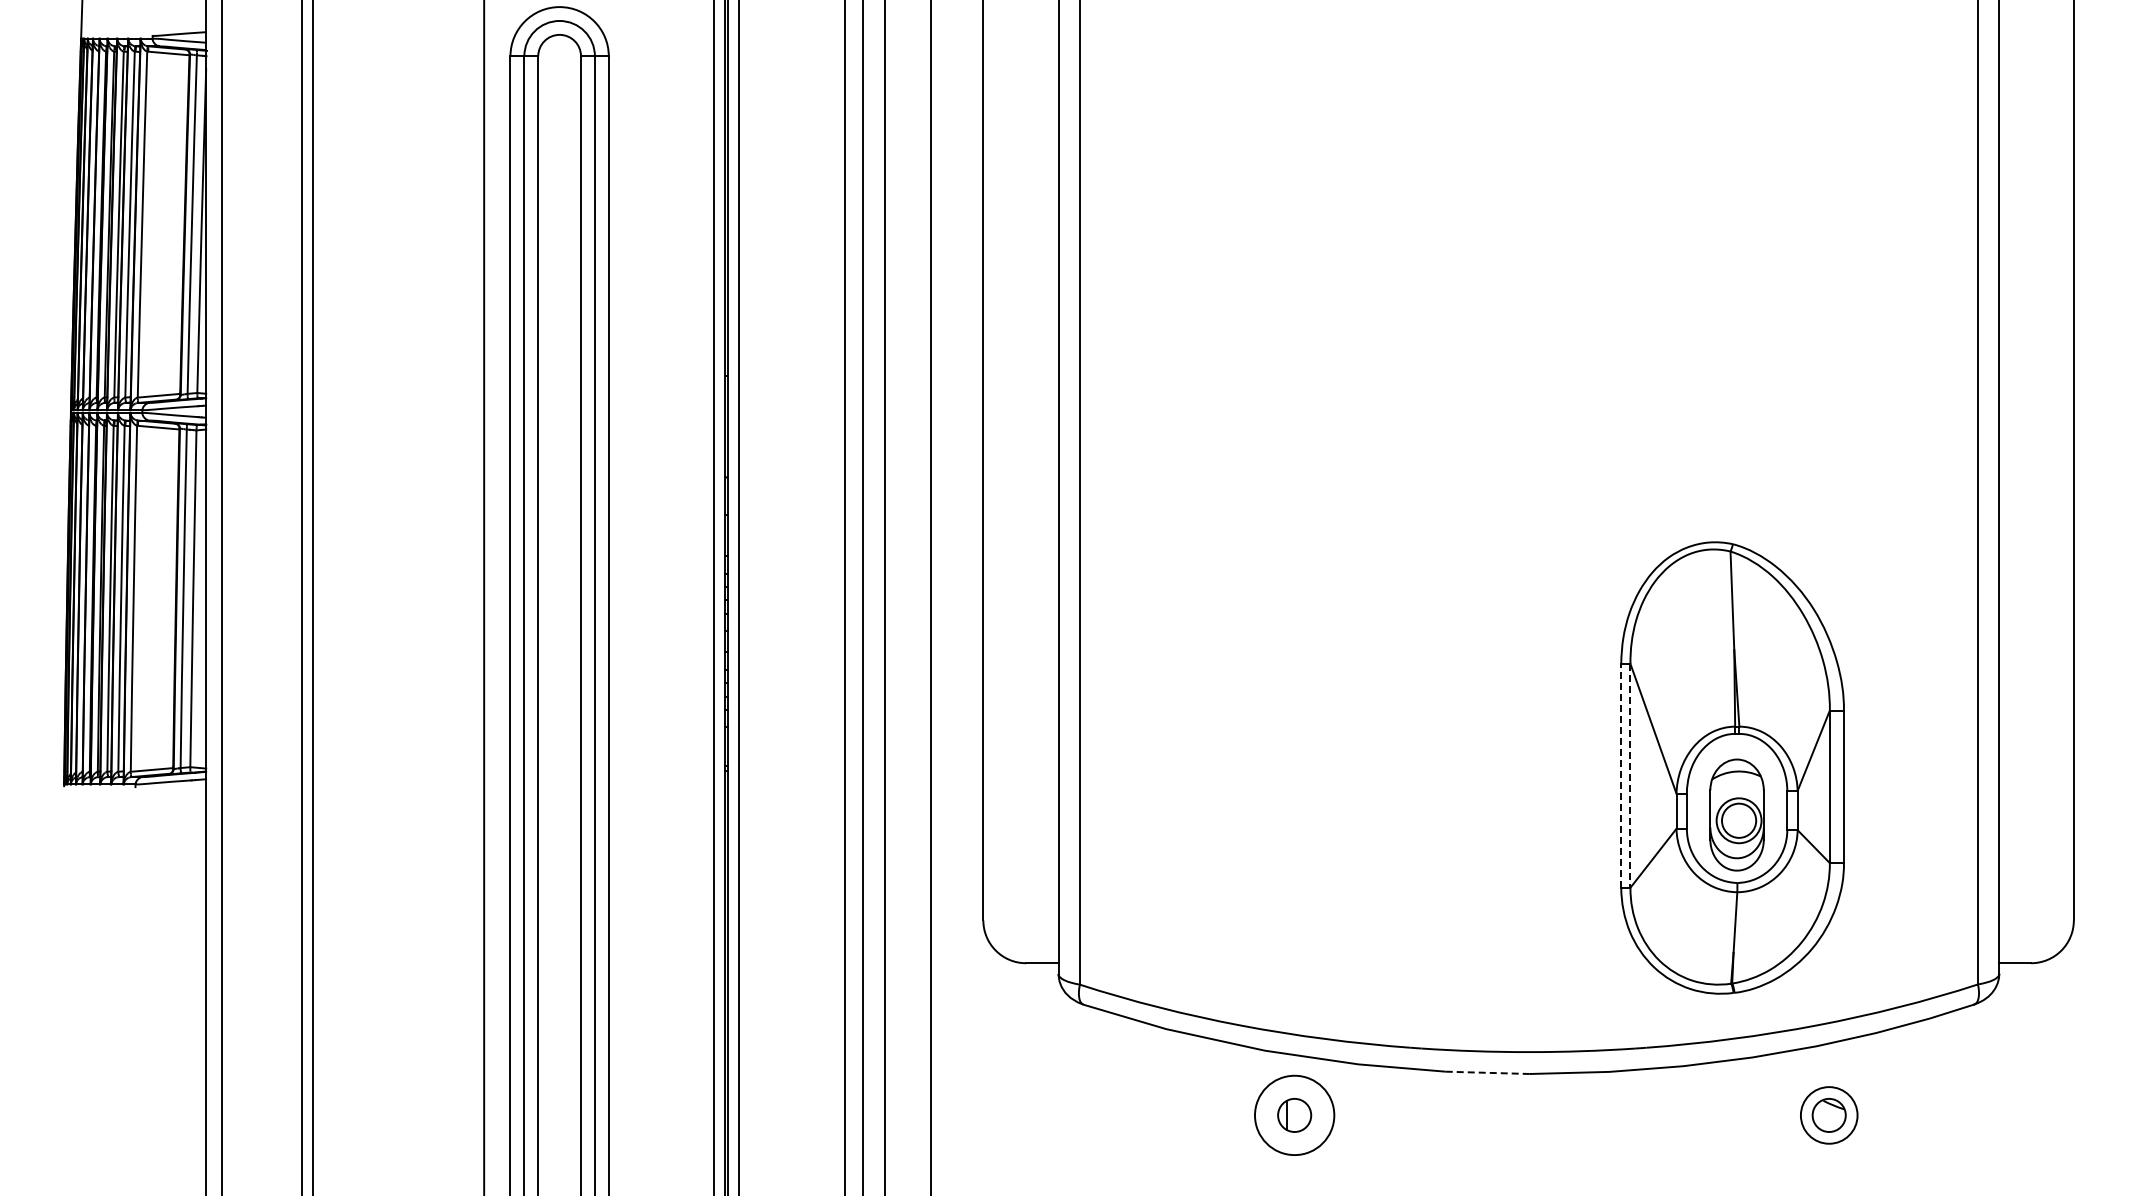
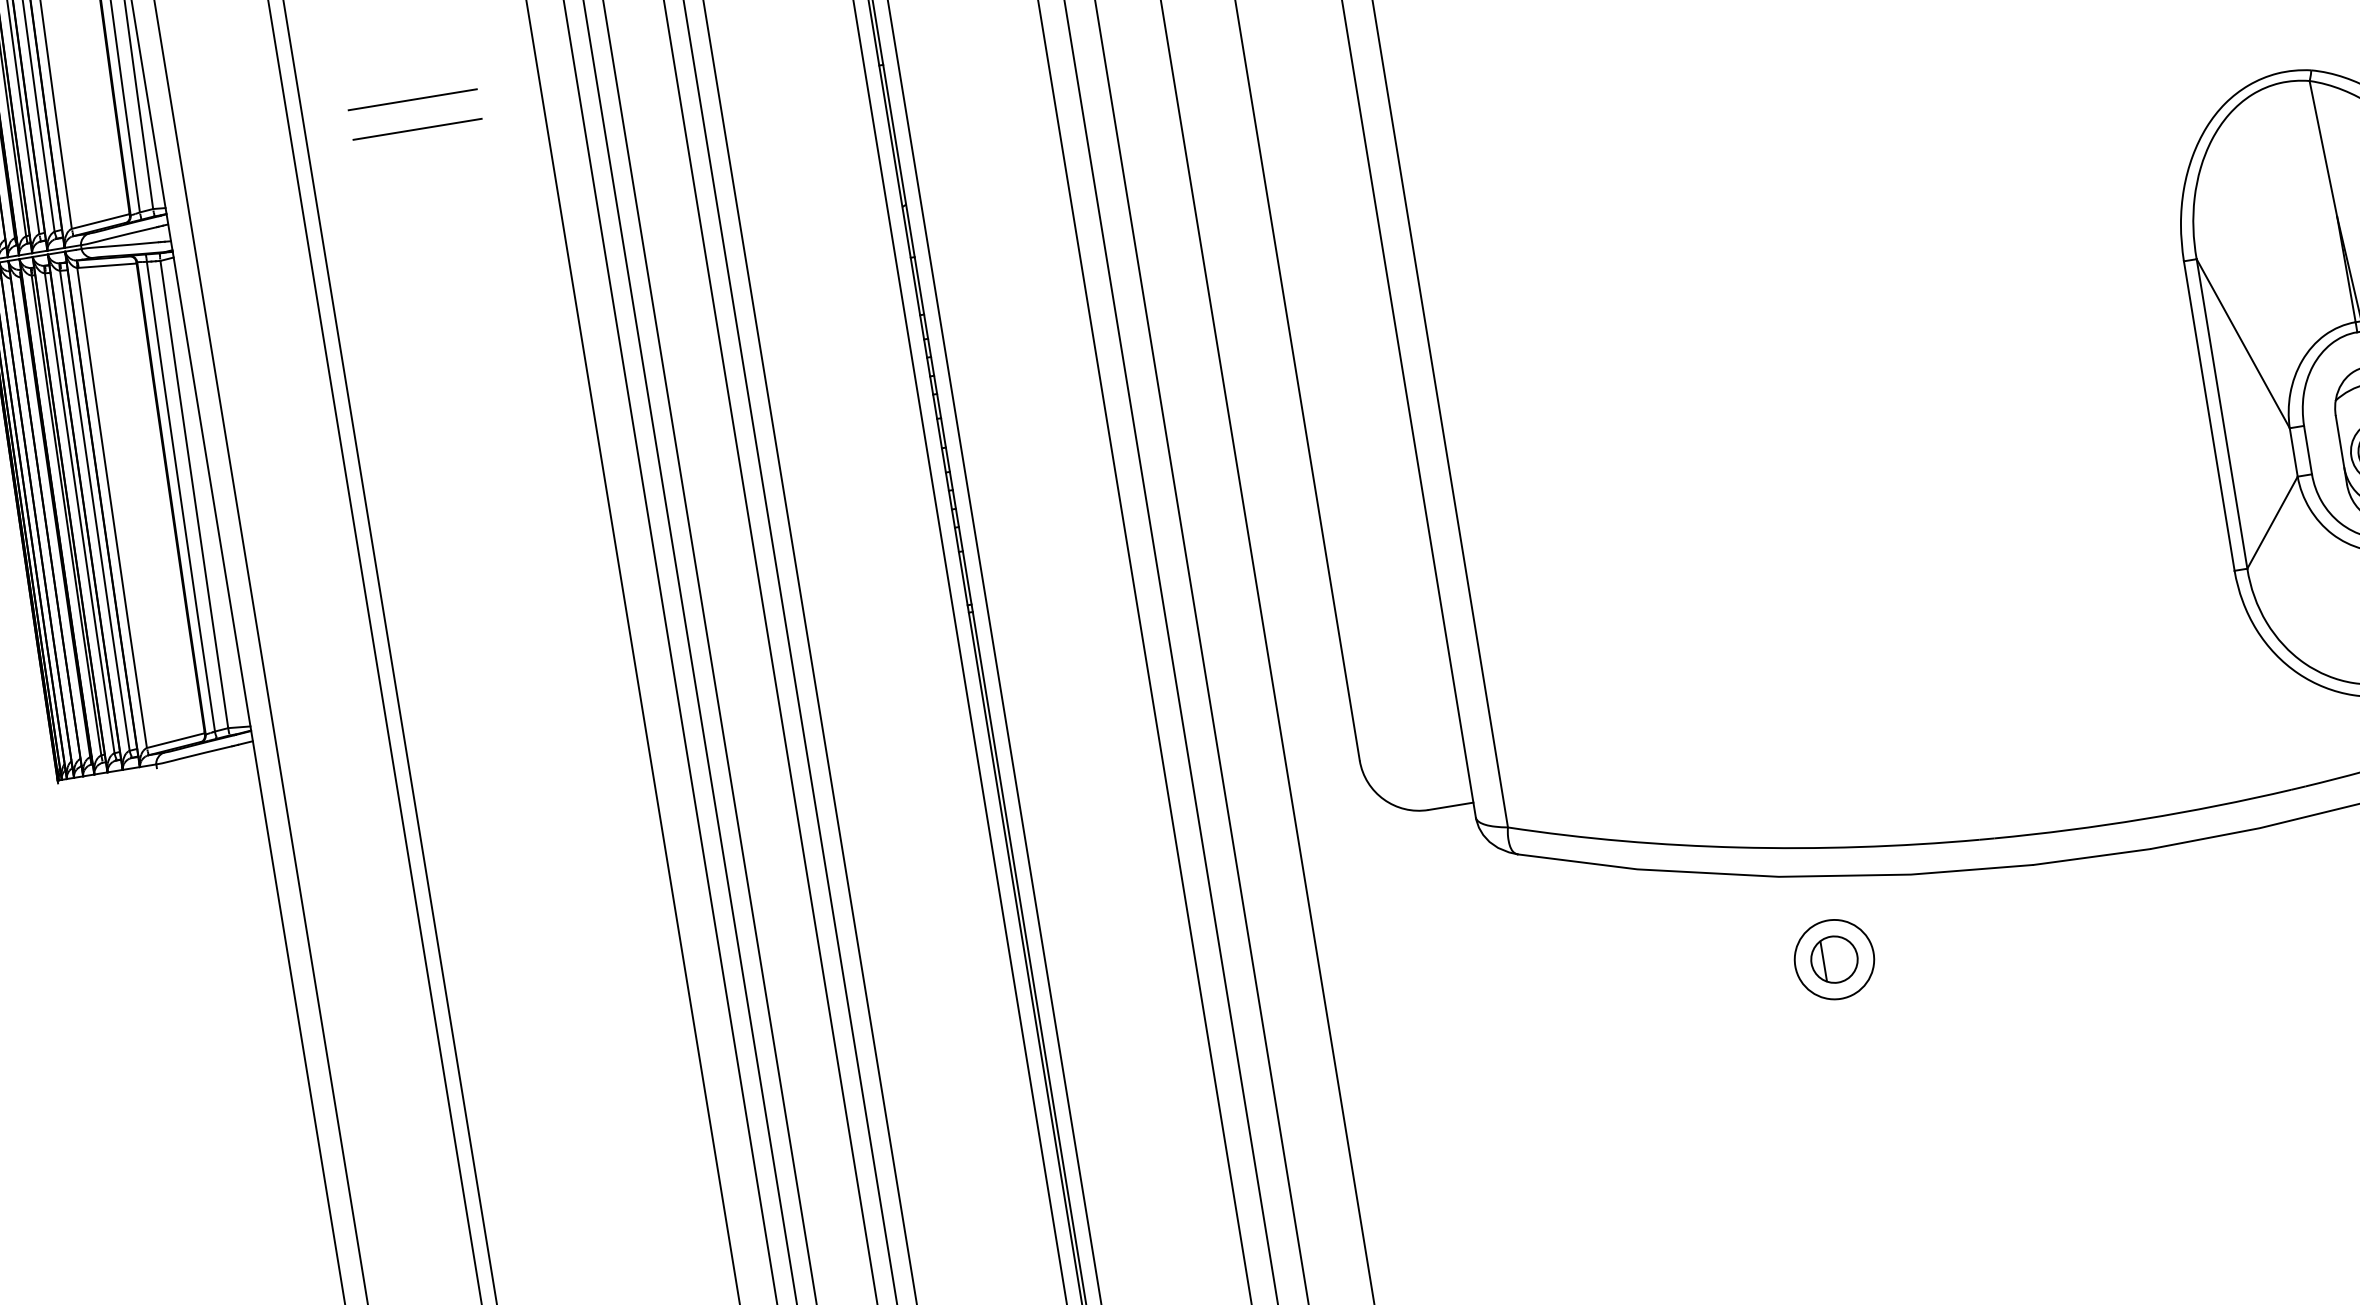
line: (392, 346) -> (412, 100), added
line: (392, 367) -> (417, 129), added
line: (1621, 775) -> (2209, 415), dashed -> solid
line: (1630, 775) -> (2221, 413), dashed -> solid
line: (1487, 1072) -> (2091, 856), dashed -> solid
circle: (1294, 1115) -> (1834, 959), size x0.71

